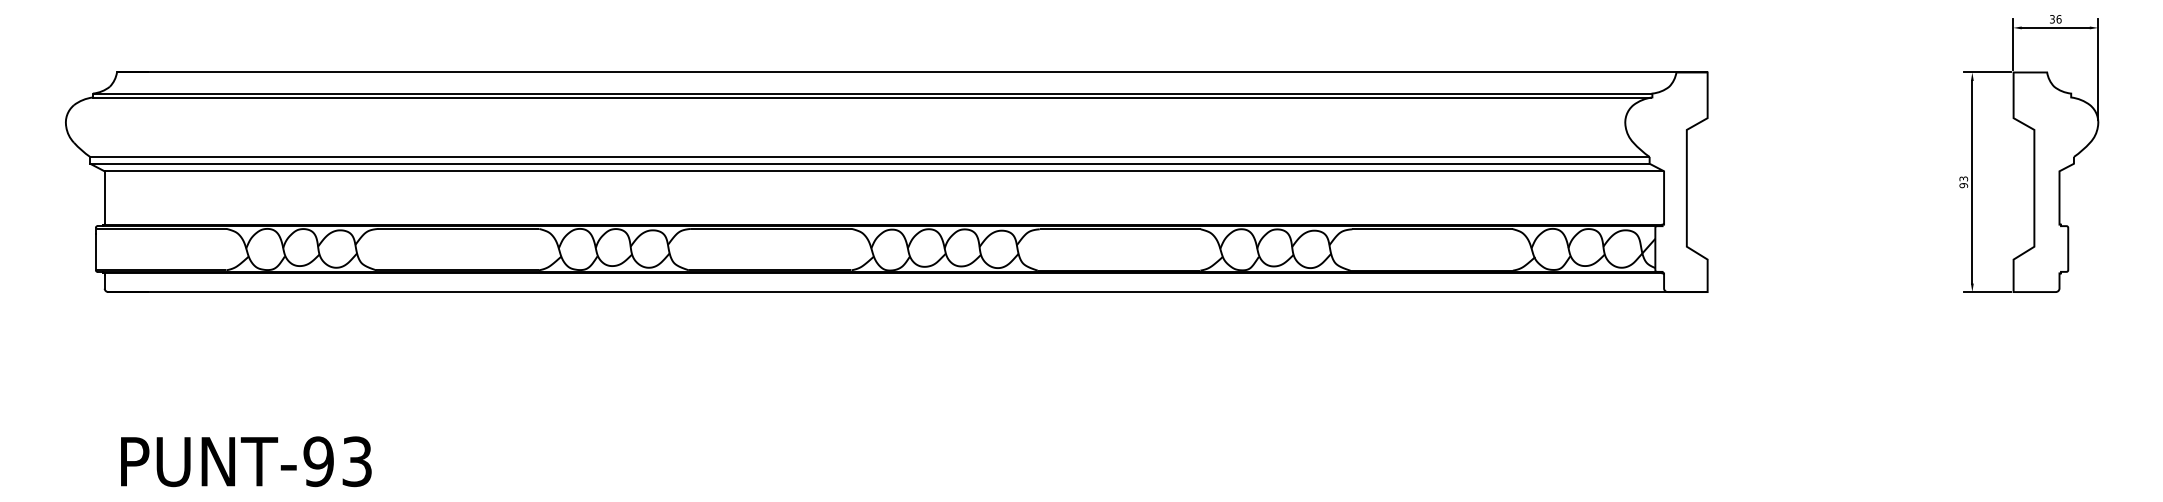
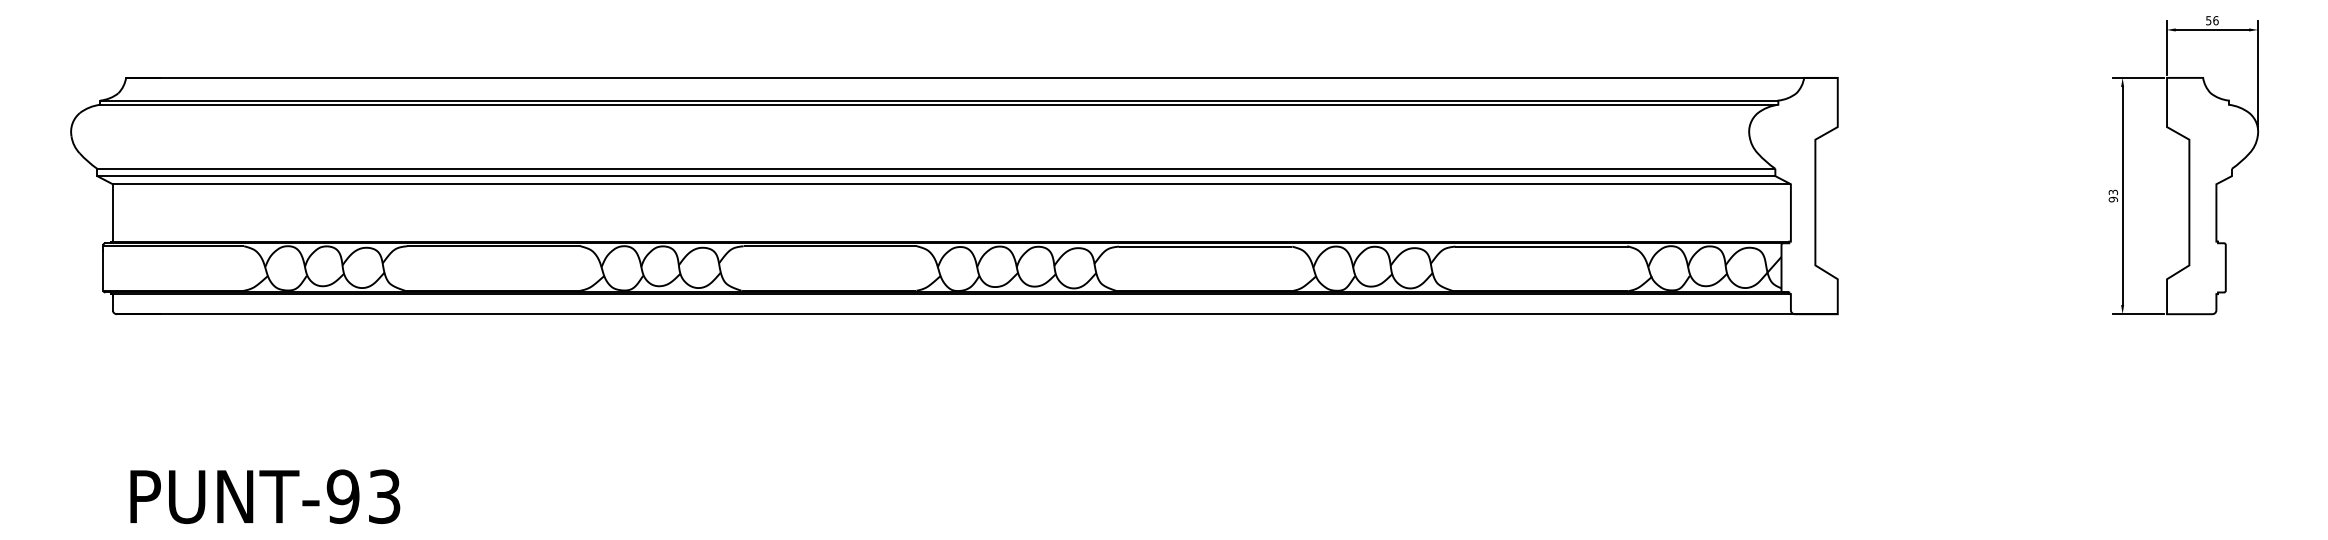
text: (2052, 19) -> (2208, 20), 36 -> 56

